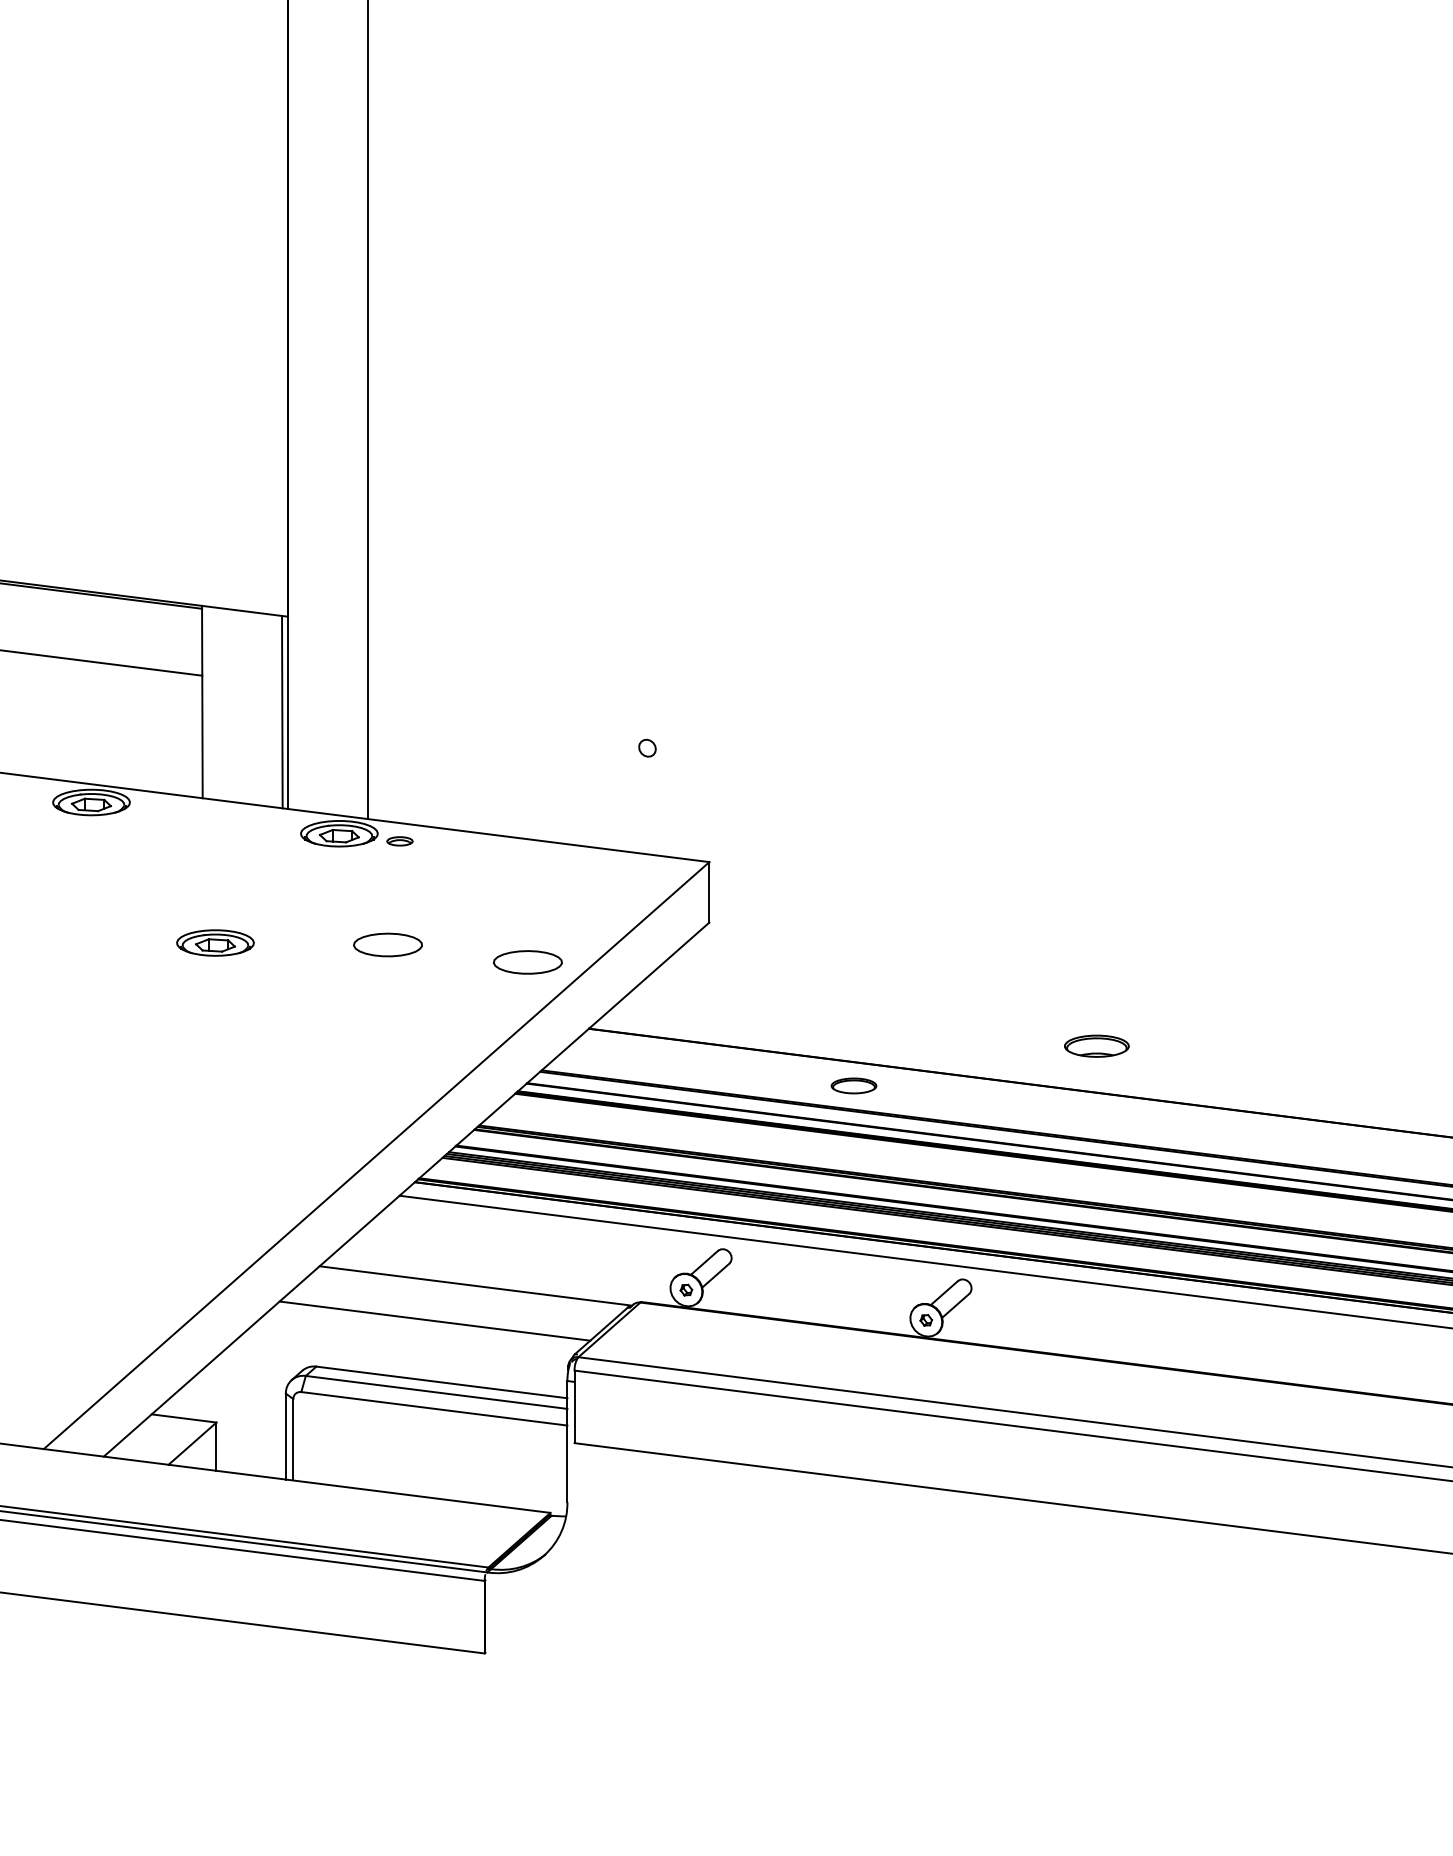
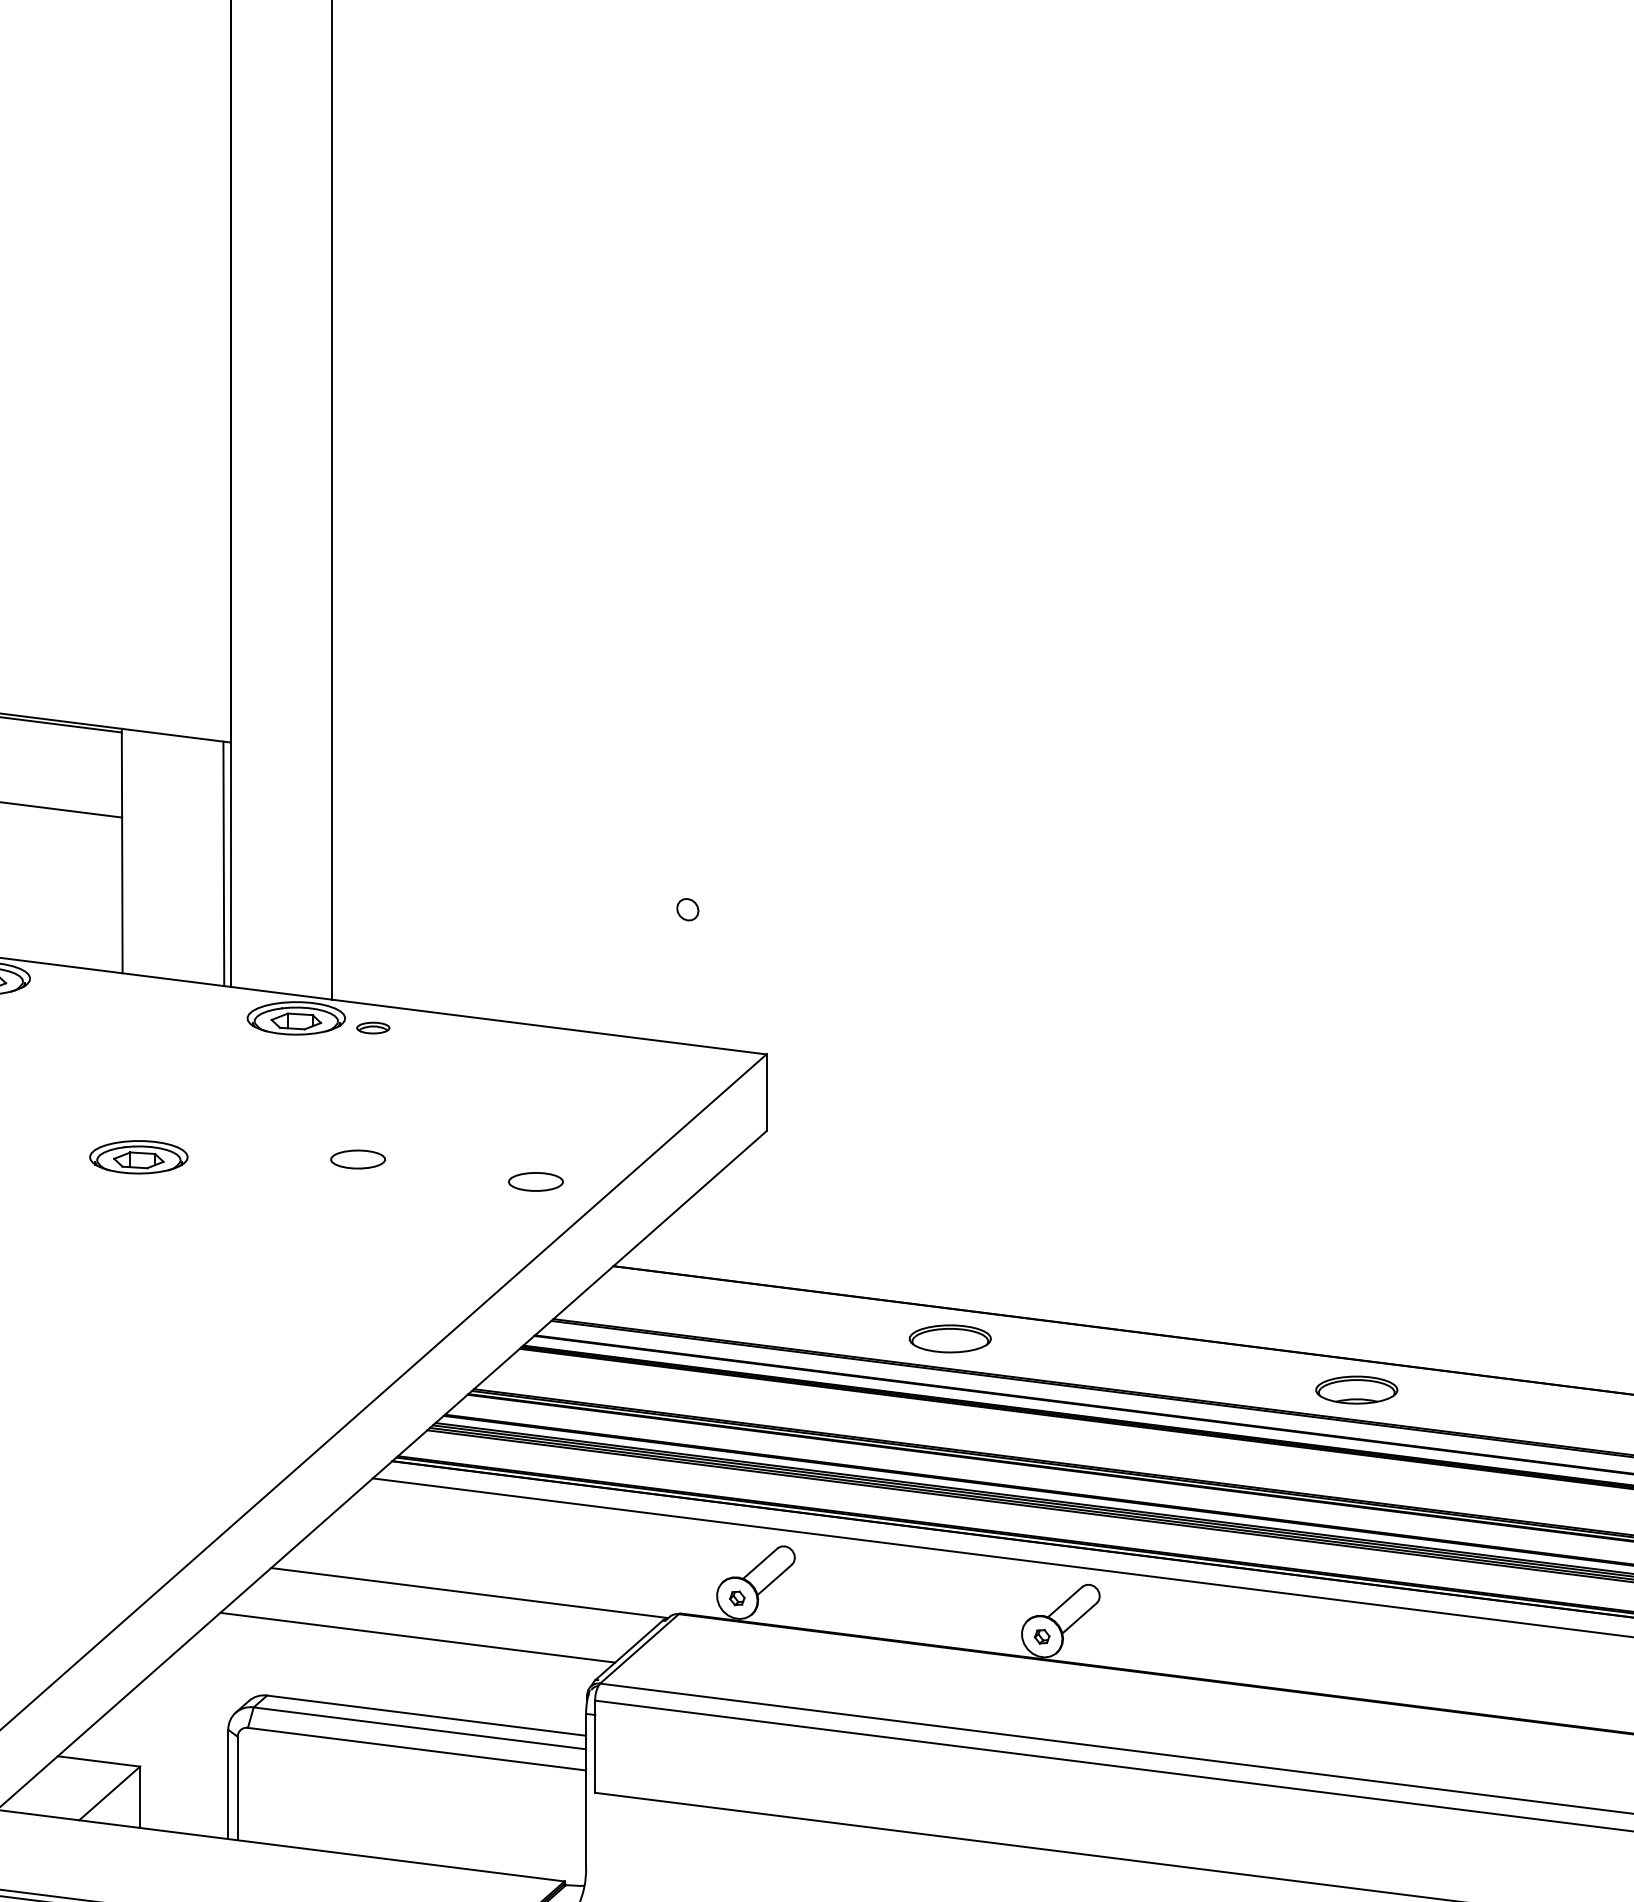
part: (387, 944) -> (357, 1159), size x0.62
part: (527, 962) -> (535, 1182), size x0.62
part: (1096, 1045) -> (1356, 1389), moved
part: (853, 1085) -> (949, 1338), size x1.43

